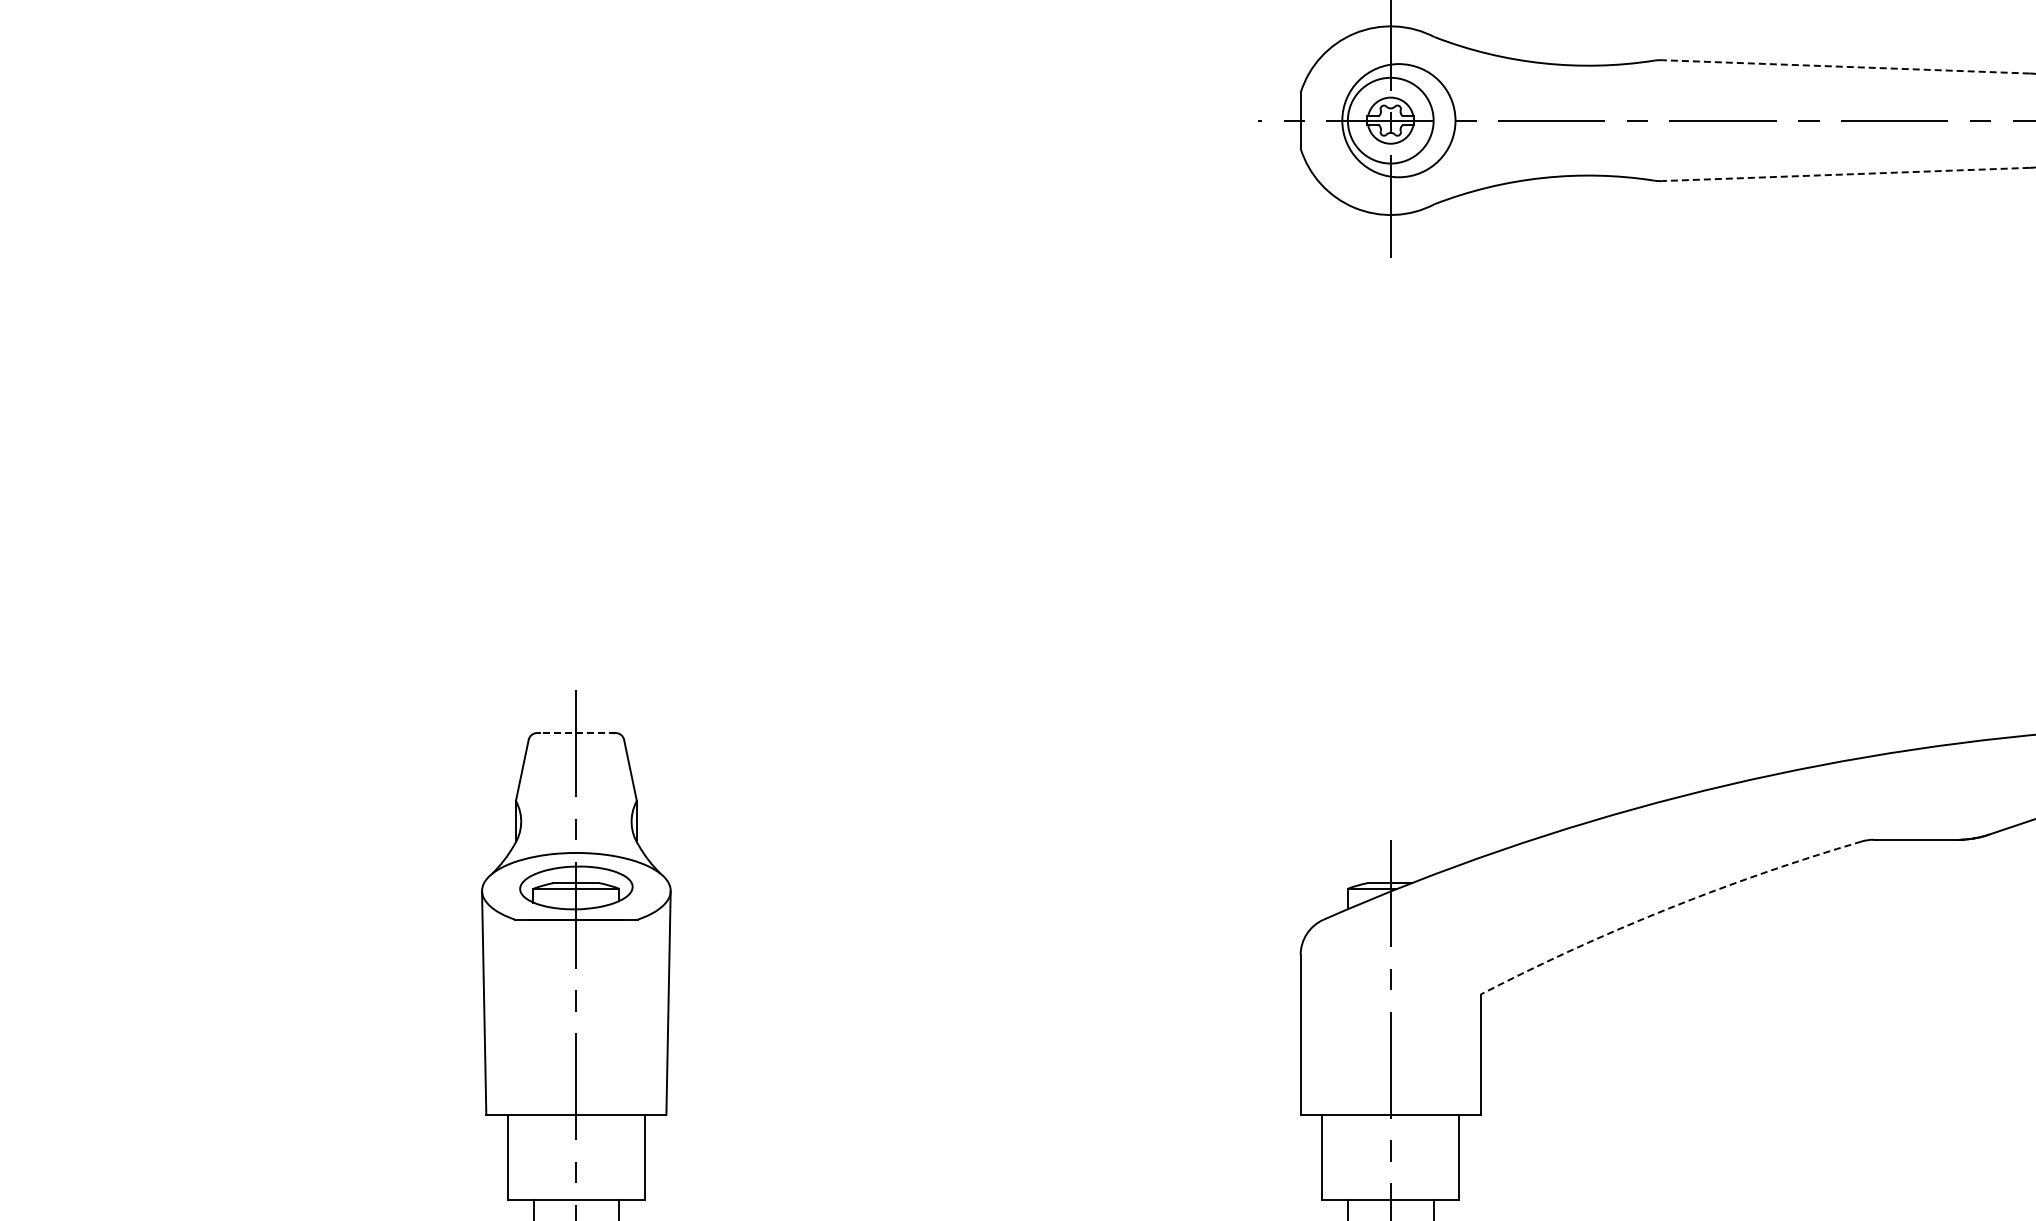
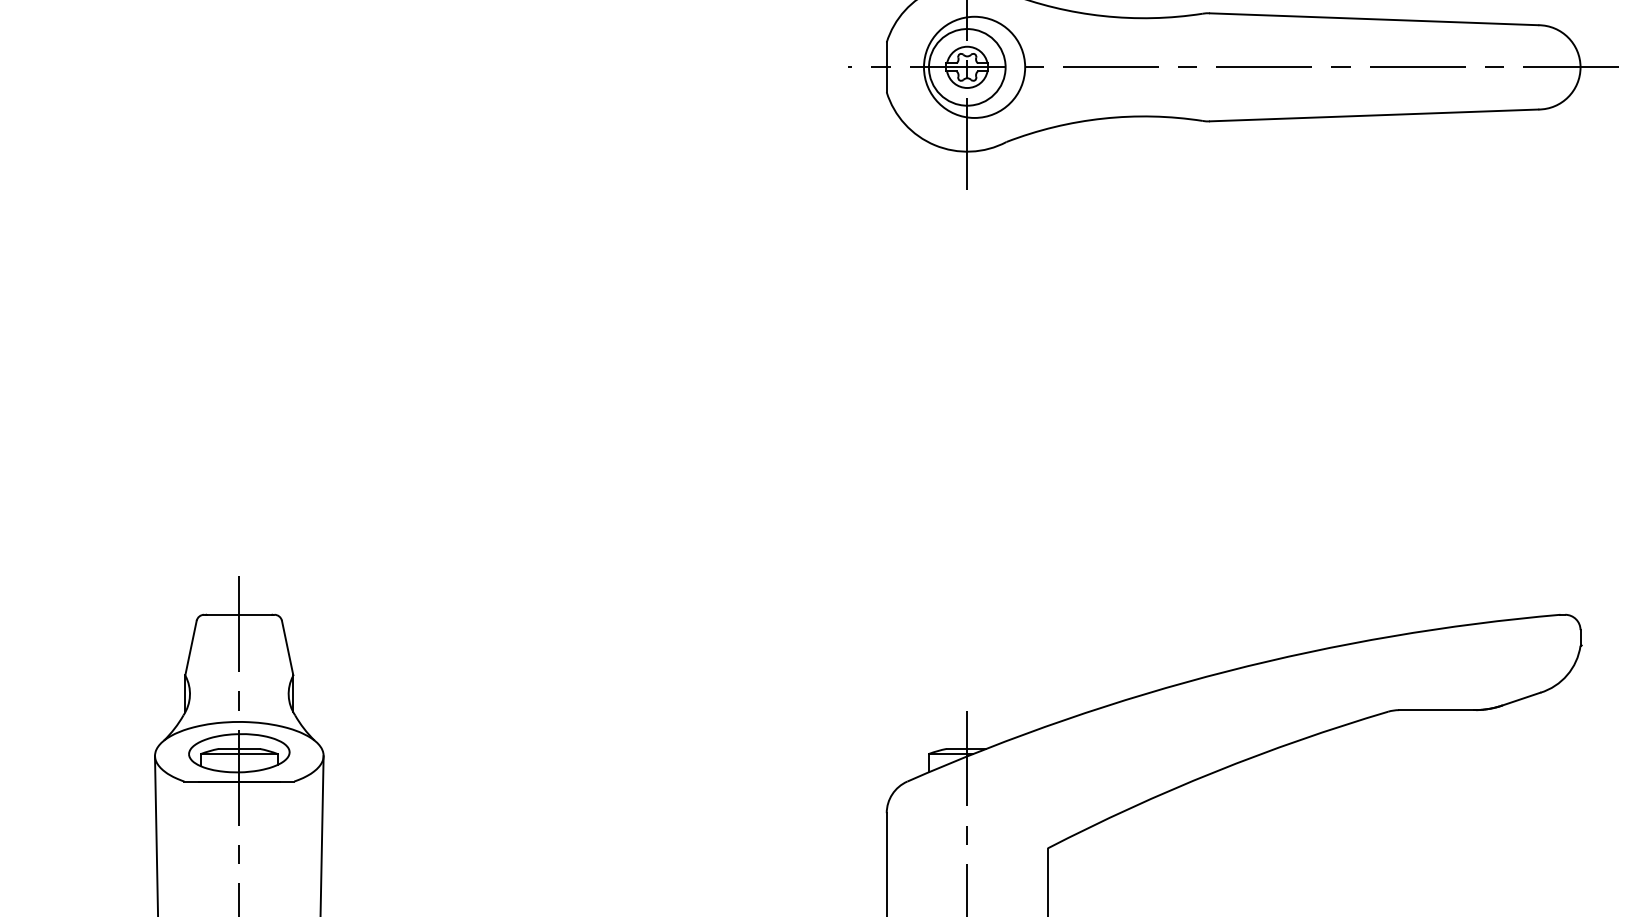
line: (1845, 66) -> (1373, 18), dashed -> solid
line: (1845, 174) -> (1373, 115), dashed -> solid
line: (575, 733) -> (238, 615), dashed -> solid
arc: (1667, 909) -> (1214, 772), dashed -> solid

